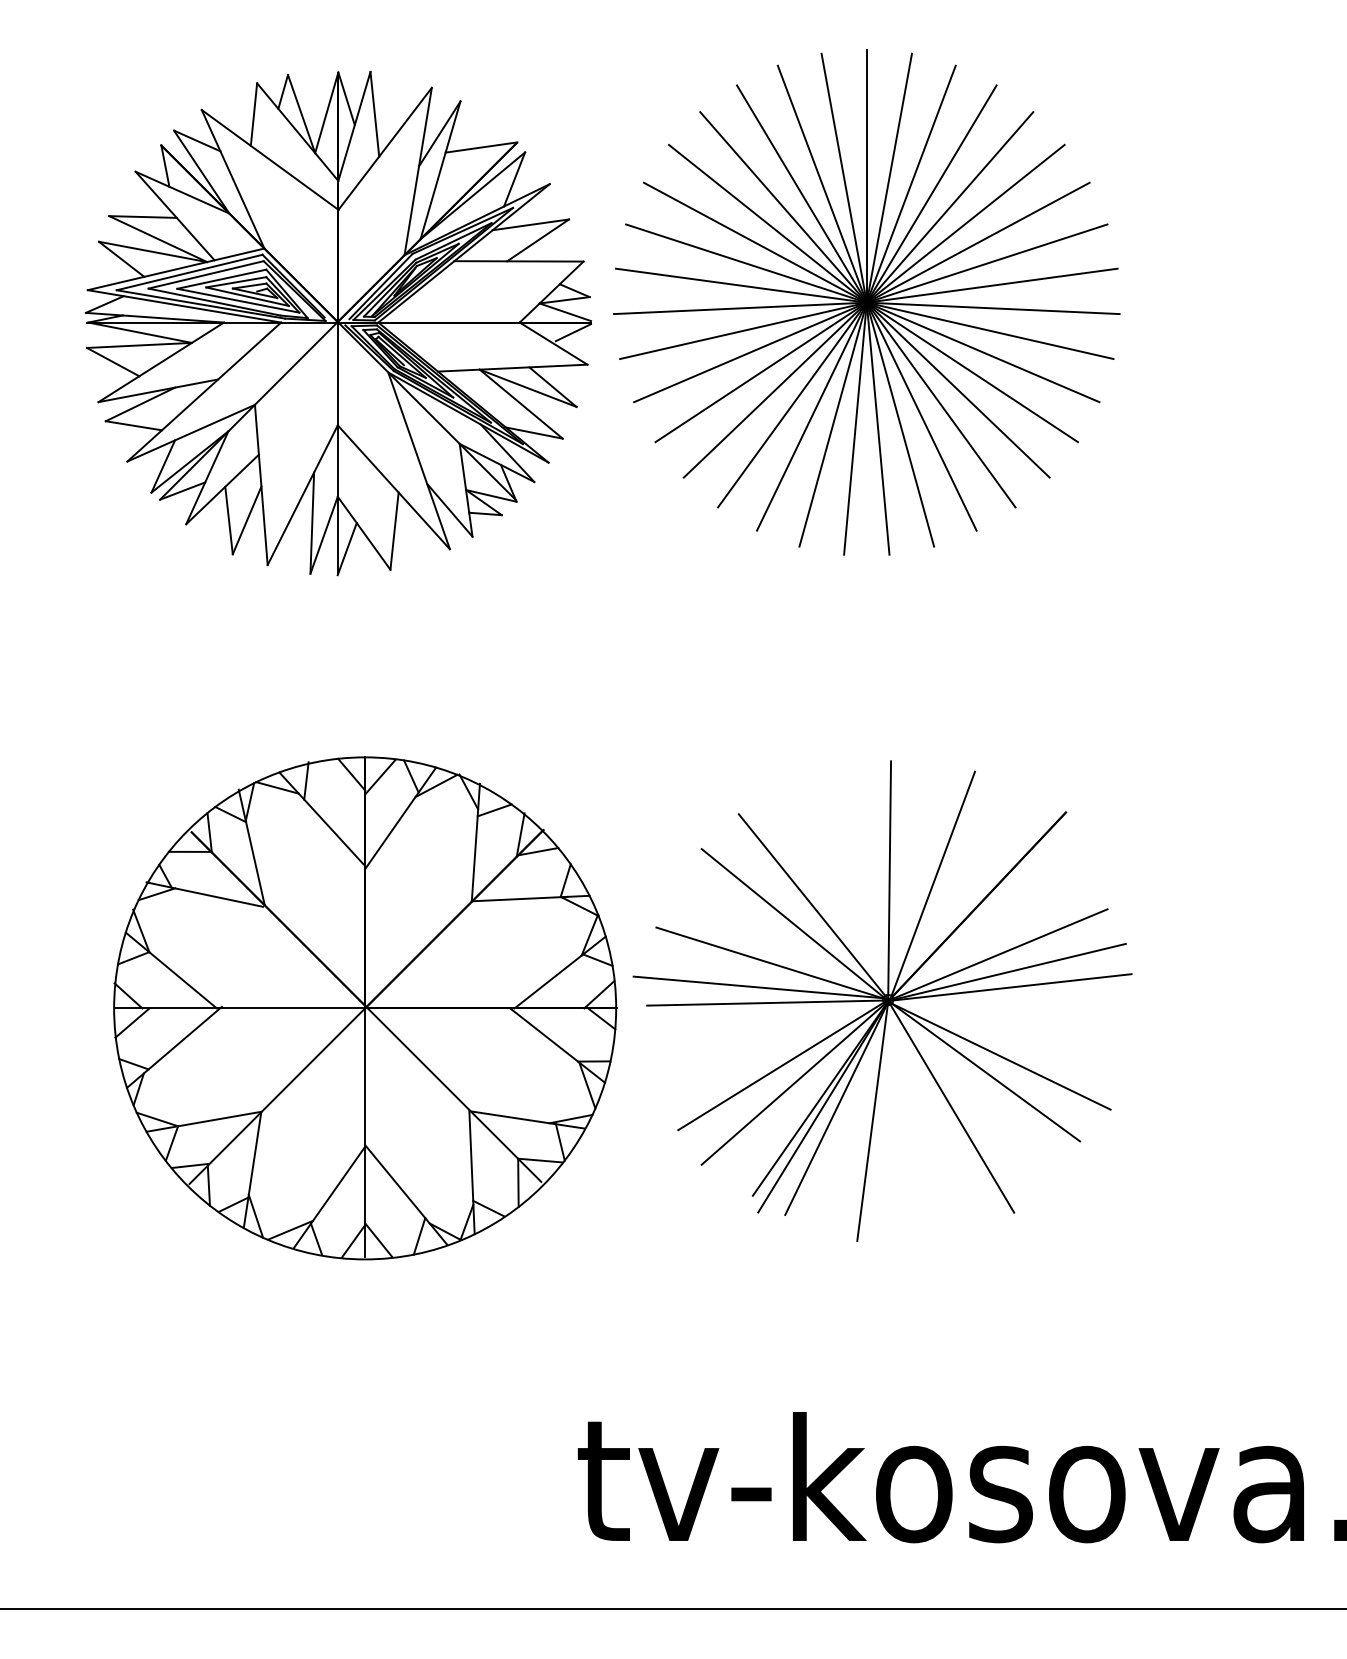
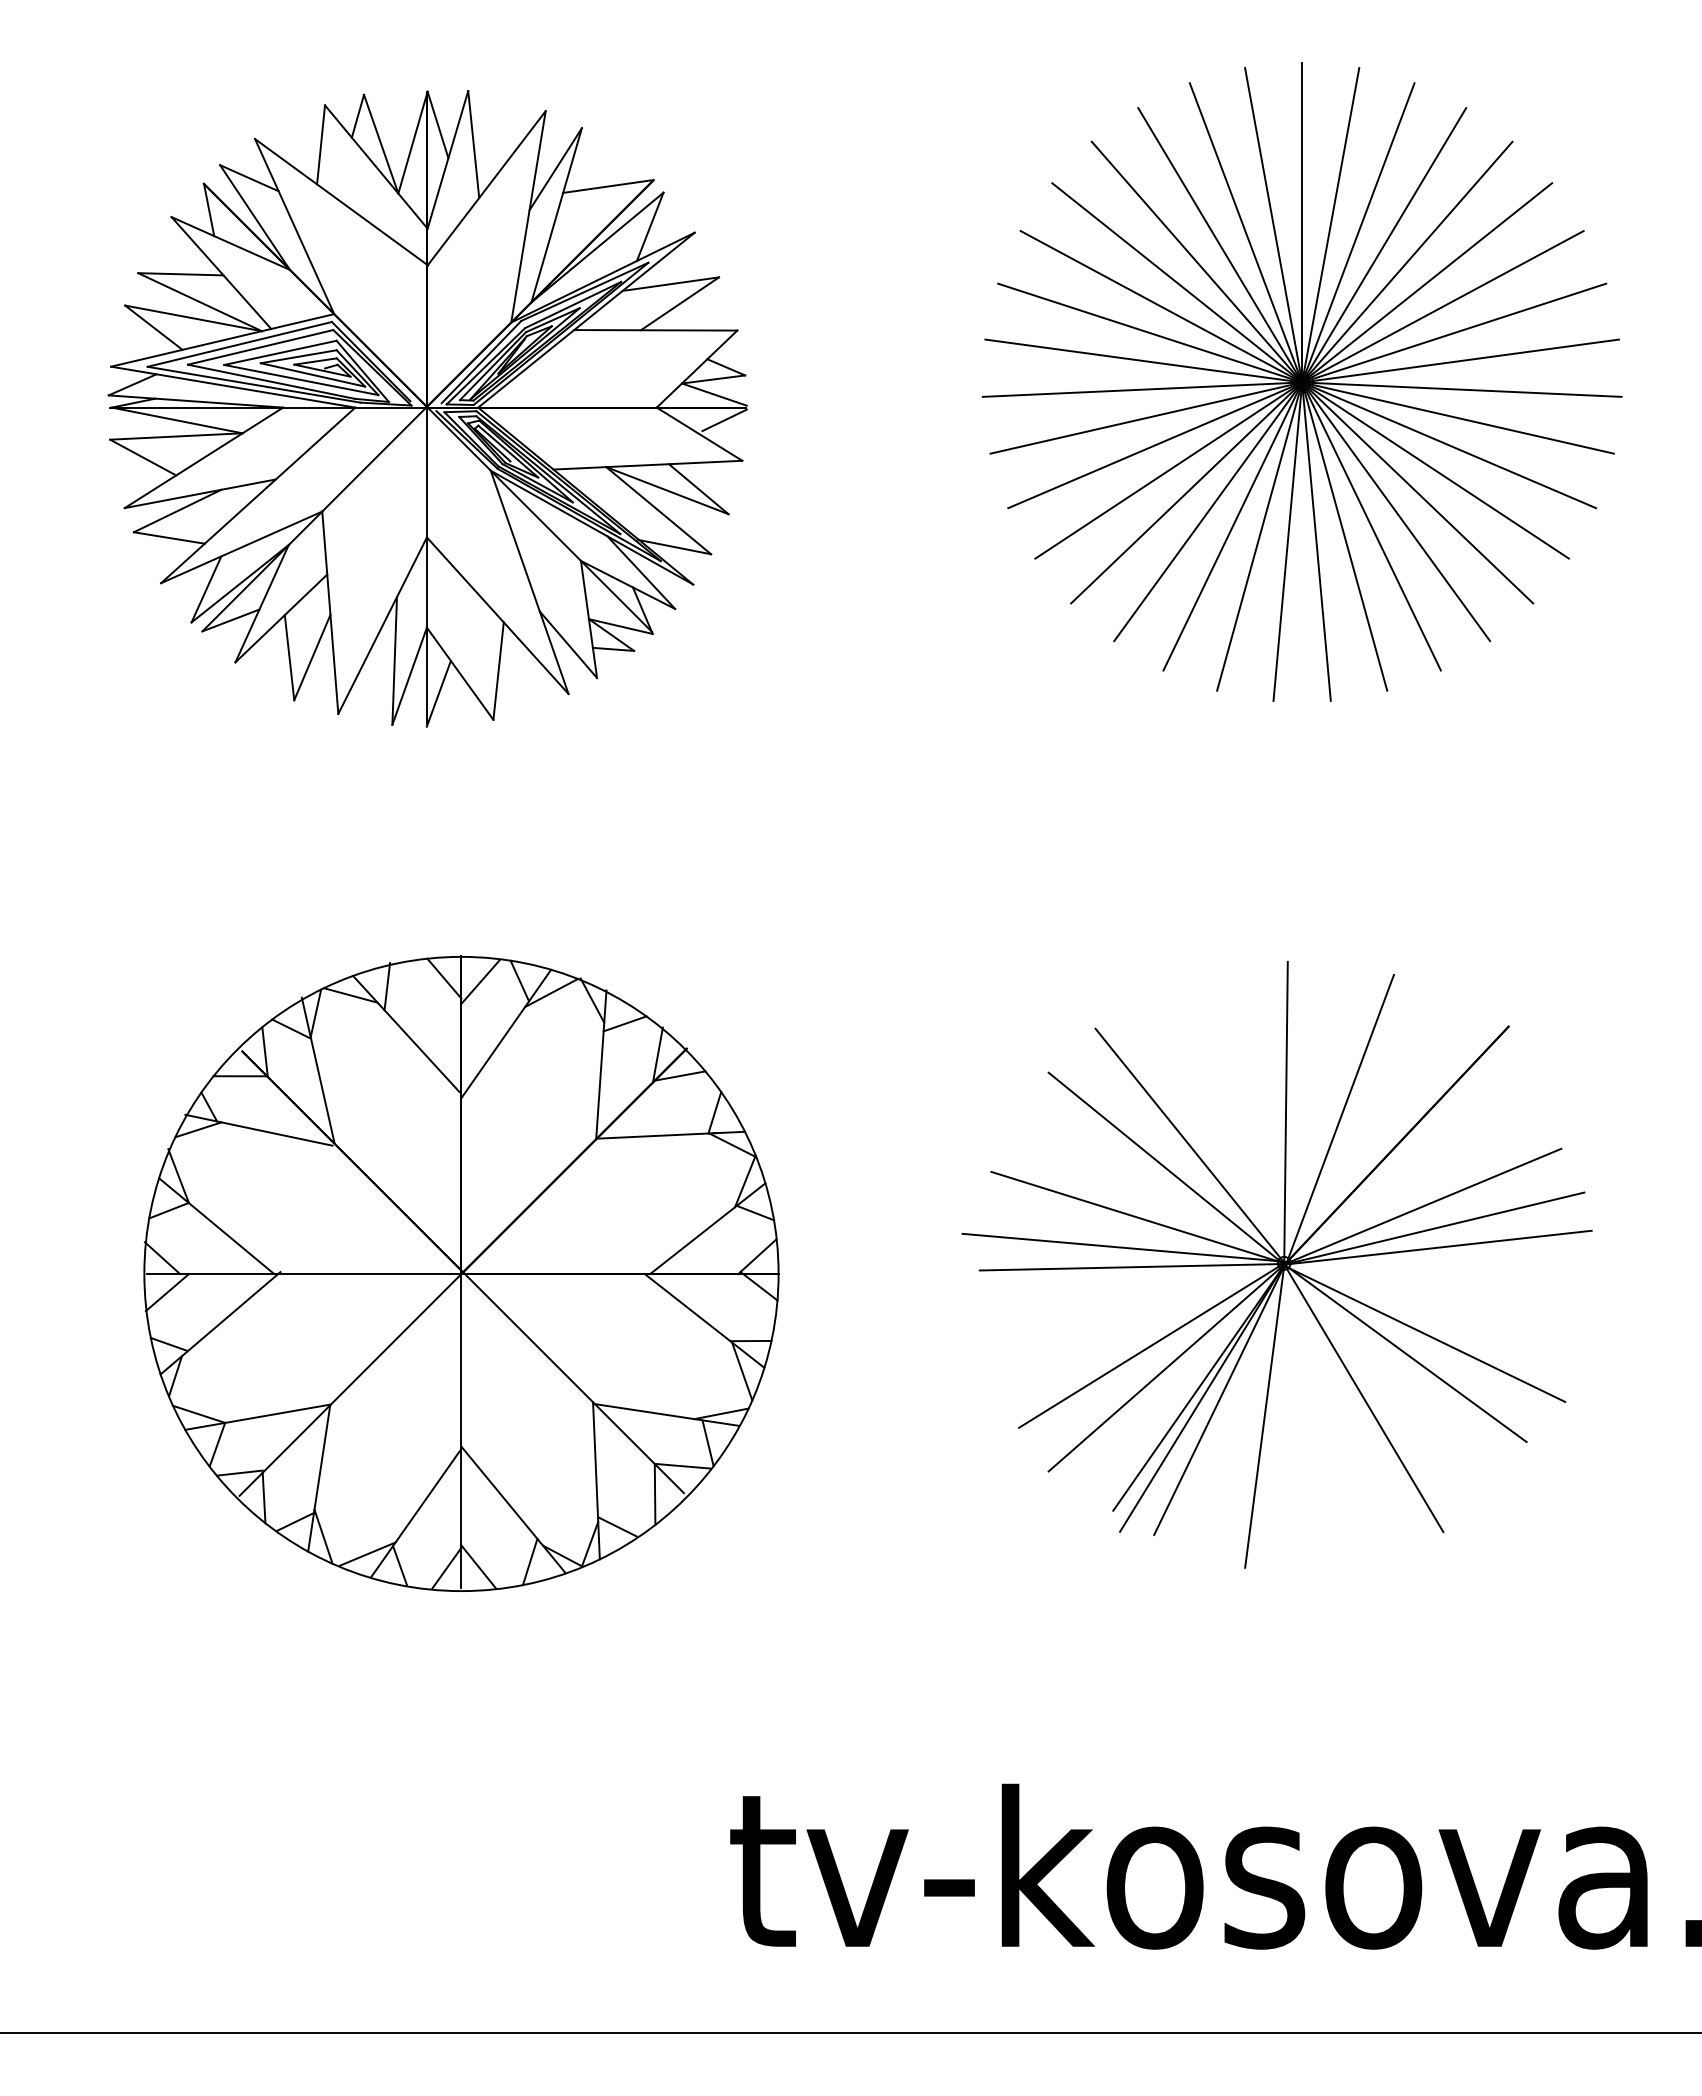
part: (866, 301) -> (1301, 381), moved
part: (882, 1000) -> (1276, 1264), moved

